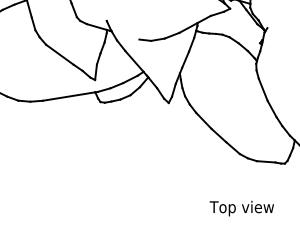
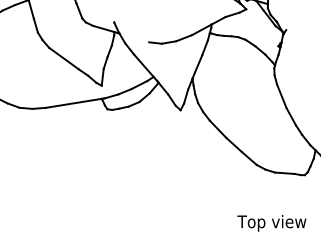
text: (241, 208) -> (271, 223), moved

